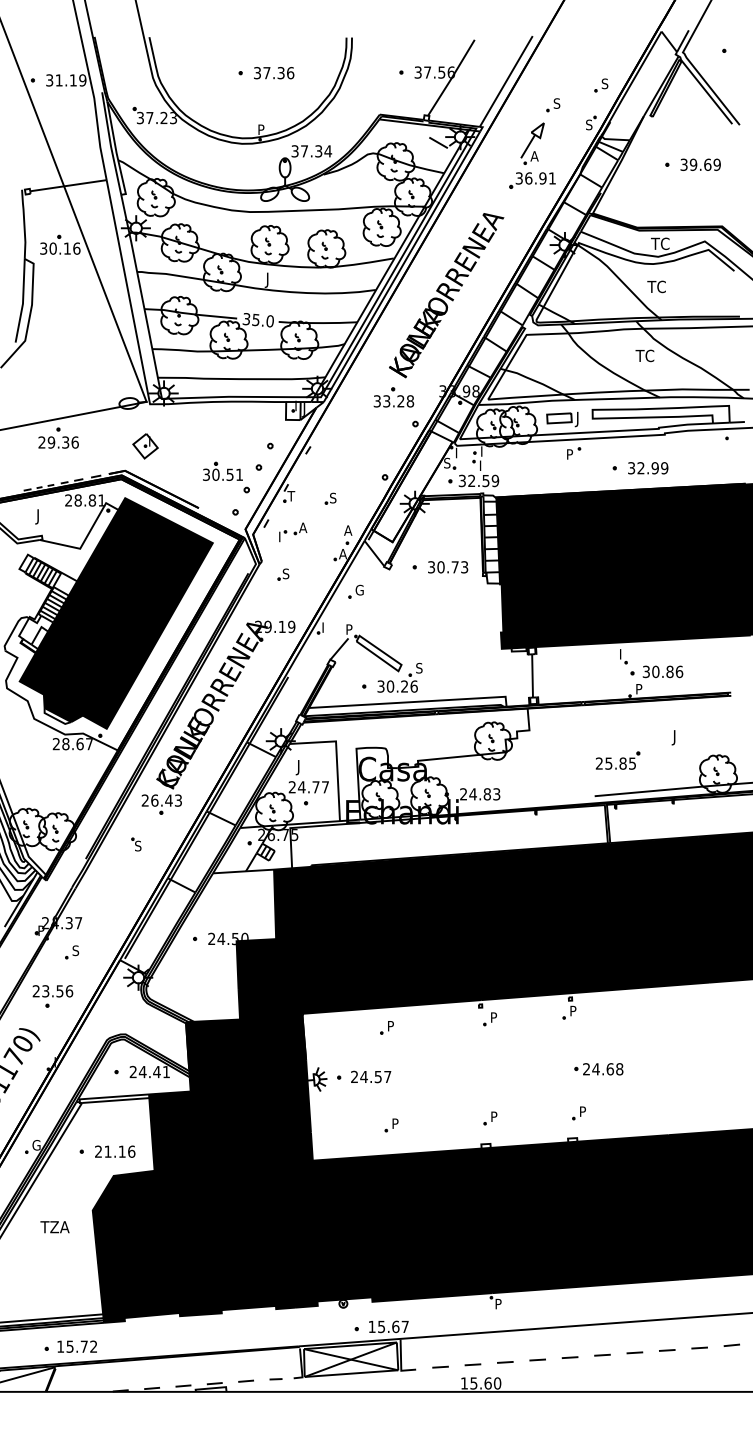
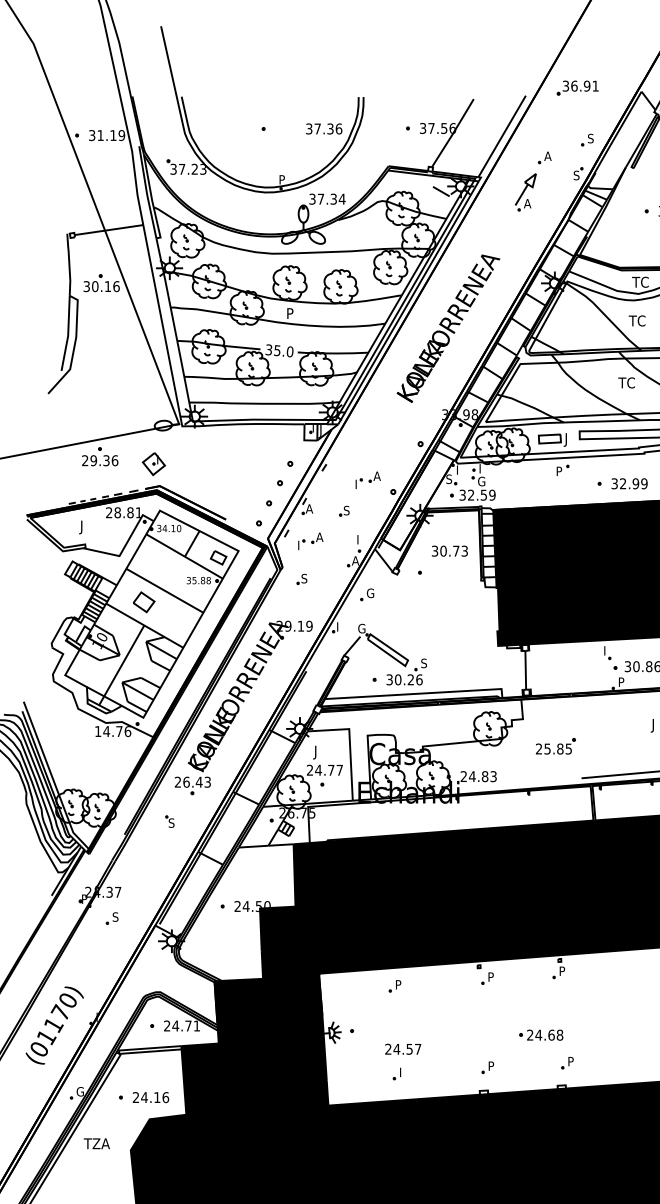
text: (274, 73) -> (324, 129), moved
text: (557, 103) -> (548, 156), S -> A
part: (532, 180) -> (577, 88), moved
text: (268, 279) -> (288, 314), J -> P
part: (393, 397) -> (400, 420), removed
part: (145, 446) -> (153, 464), moved
part: (357, 464) -> (368, 480), added
text: (483, 465) -> (481, 481), I -> G
part: (222, 470) -> (247, 485), removed
text: (291, 496) -> (309, 509), T -> A
text: (348, 530) -> (360, 539), A -> I
text: (448, 567) -> (450, 551), moved
fill: (115, 613) -> (151, 614), removed
text: (350, 629) -> (362, 628), P -> G
text: (72, 744) -> (112, 731), 28.67 -> 14.76
part: (617, 760) -> (555, 746), moved
part: (52, 996) -> (94, 958), removed
part: (598, 1069) -> (540, 1035), moved
text: (156, 1072) -> (188, 1026), 24.41 -> 24.71
text: (371, 1076) -> (403, 1048), moved
text: (395, 1121) -> (402, 1070), P -> I
text: (107, 1151) -> (144, 1097), 21.16 -> 24.16
text: (54, 1227) -> (96, 1144), moved

